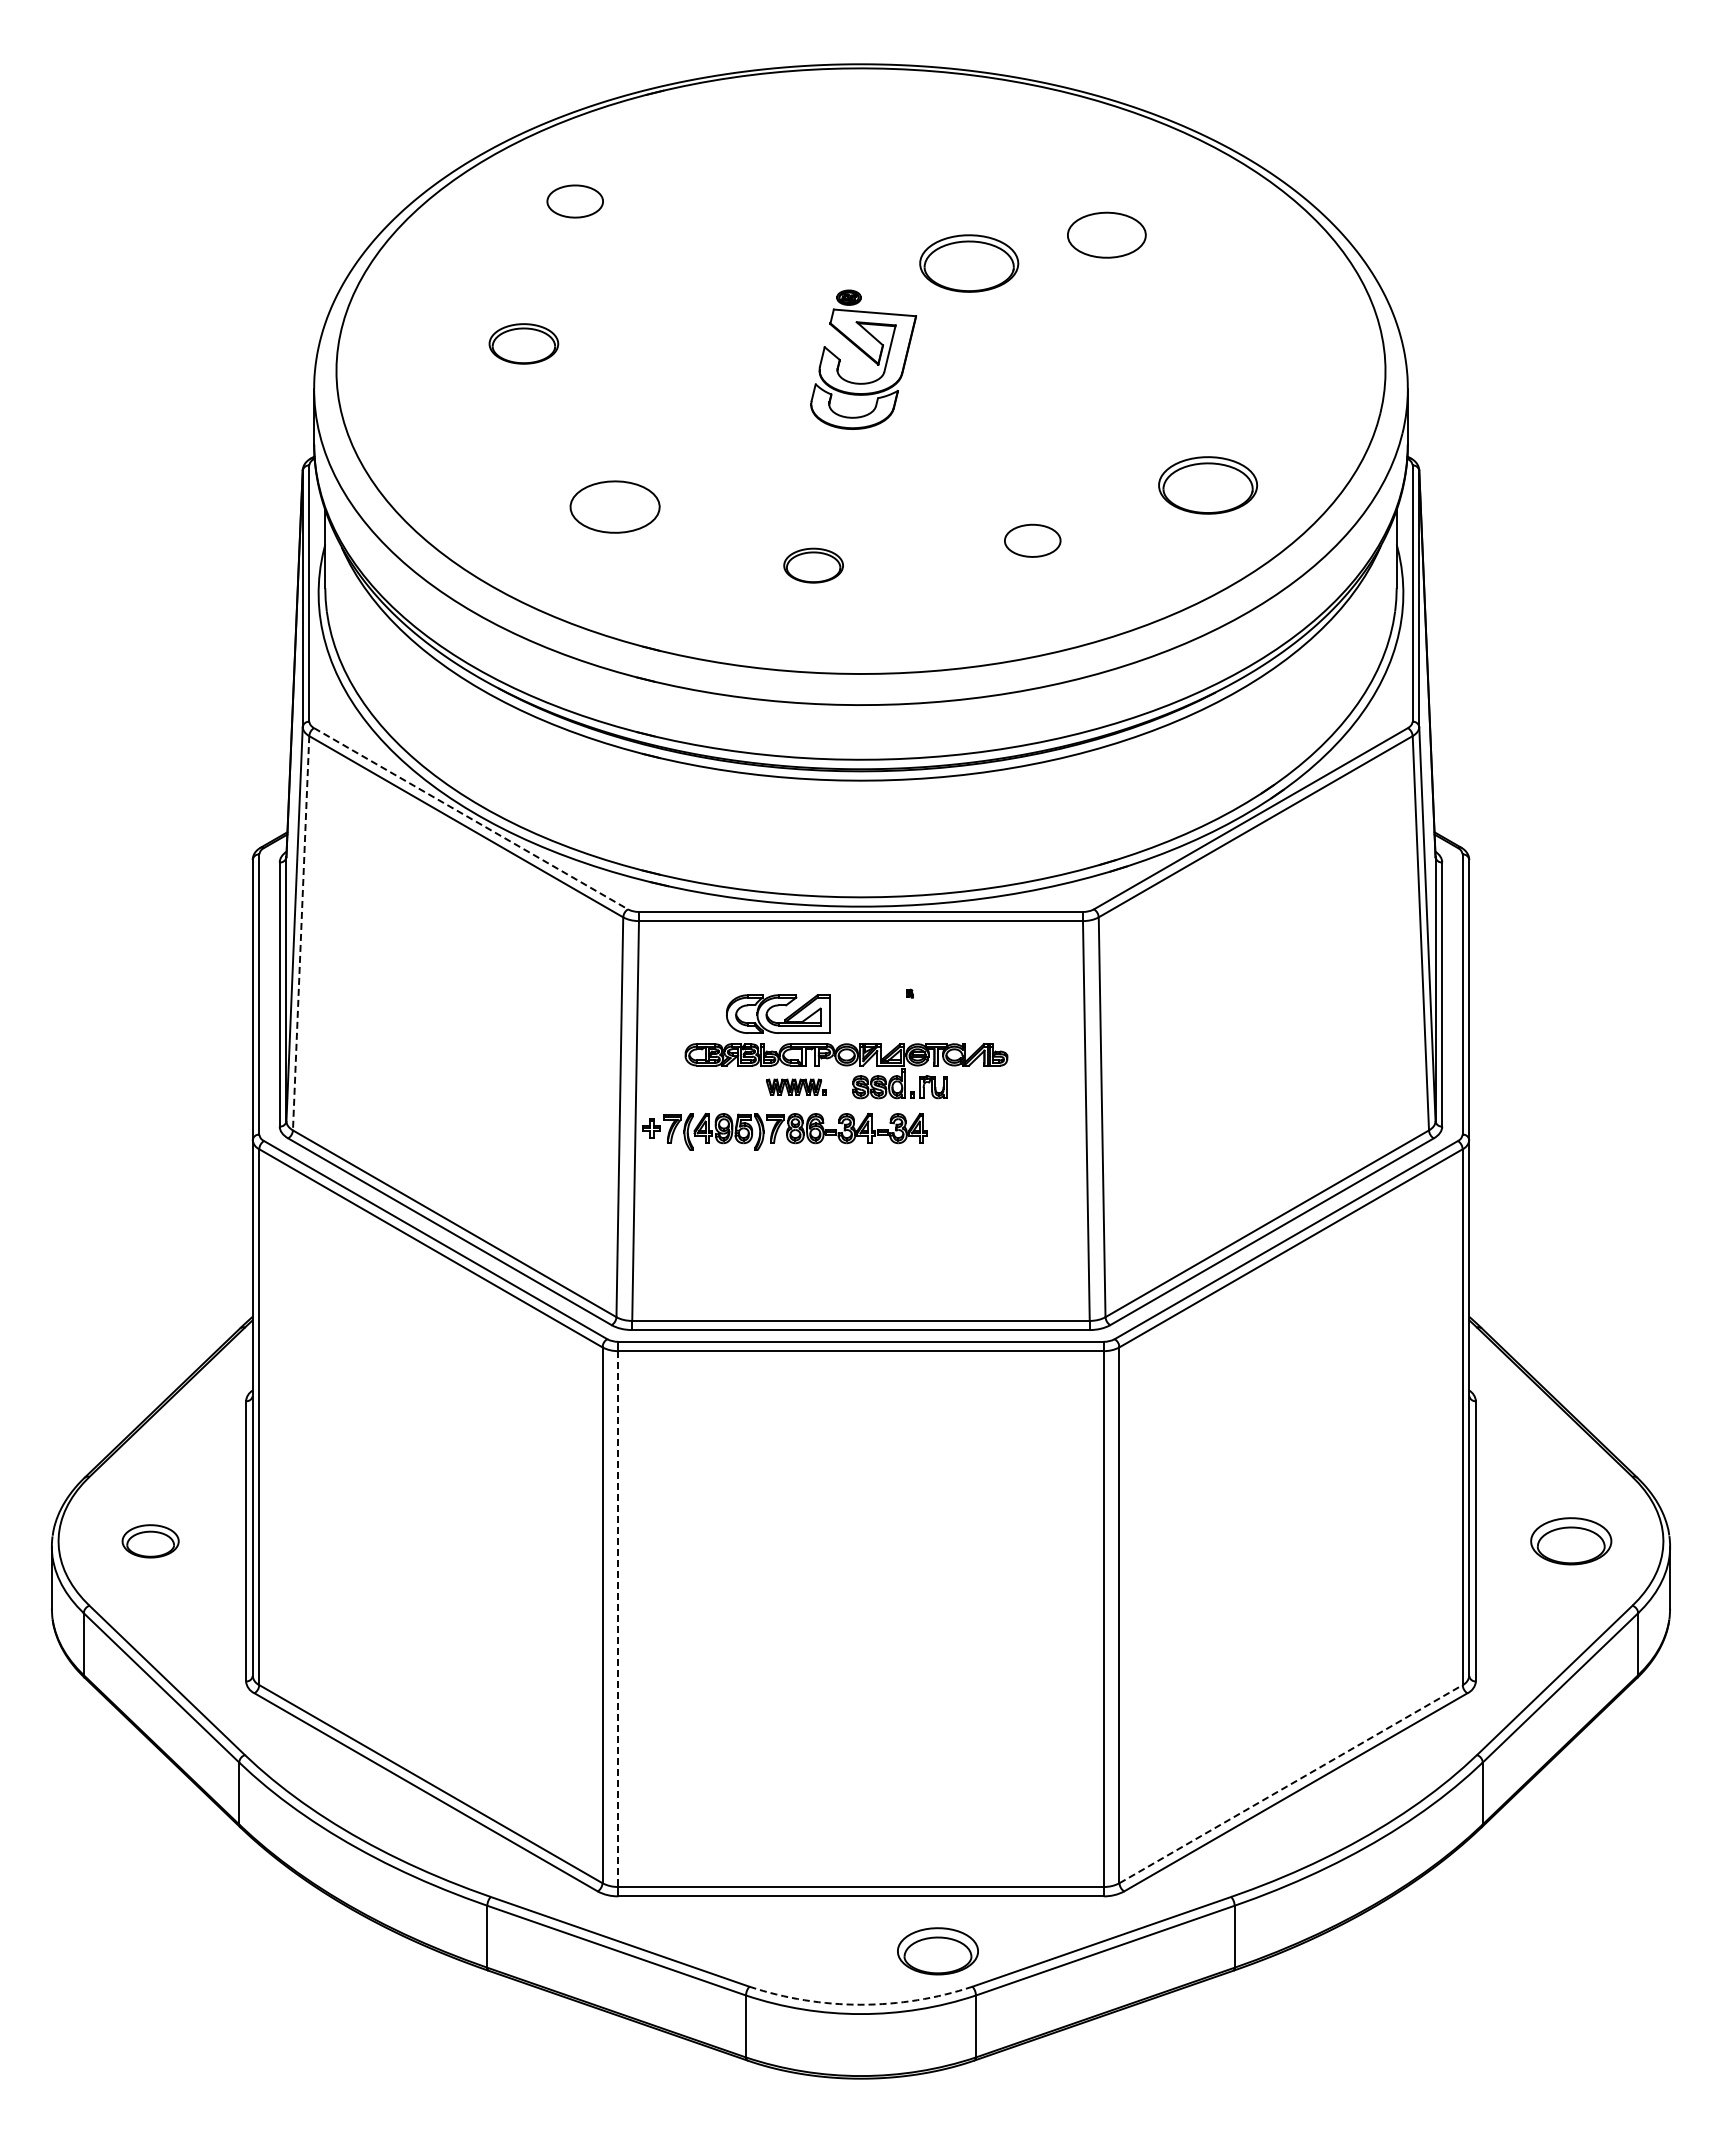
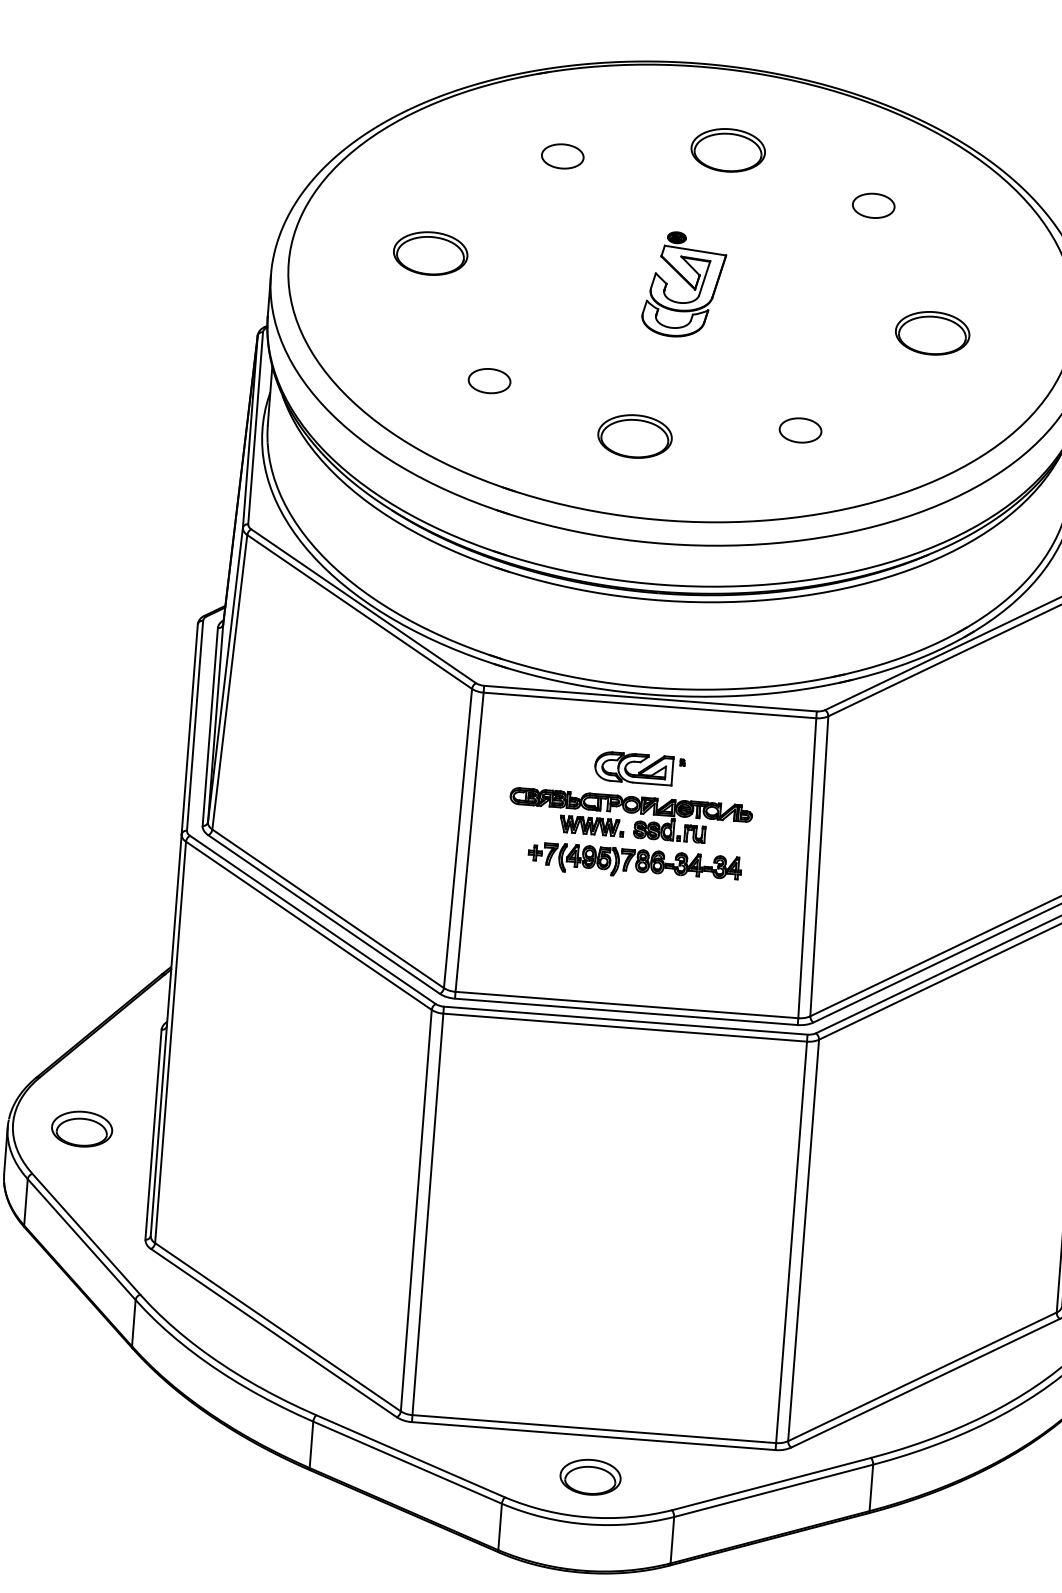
part: (574, 201) -> (562, 156), moved
part: (1106, 235) -> (873, 205), size x0.71
part: (969, 263) -> (728, 150), moved
part: (523, 343) -> (430, 253), size x1.43
part: (1208, 485) -> (932, 333), moved
part: (614, 506) -> (489, 380), size x0.62
part: (813, 565) -> (634, 436), size x1.67
line: (471, 818) -> (364, 606), dashed -> solid
line: (301, 933) -> (230, 682), dashed -> solid
part: (778, 1006) -> (634, 762), moved
part: (795, 1086) -> (591, 825), size x1.43
part: (784, 1131) -> (634, 862), moved
part: (150, 1541) -> (81, 1129), size x1.43
line: (618, 1619) -> (428, 1214), dashed -> solid
line: (1291, 1783) -> (922, 1376), dashed -> solid
part: (937, 1951) -> (590, 1477), moved
arc: (861, 2004) -> (587, 1517), dashed -> solid

